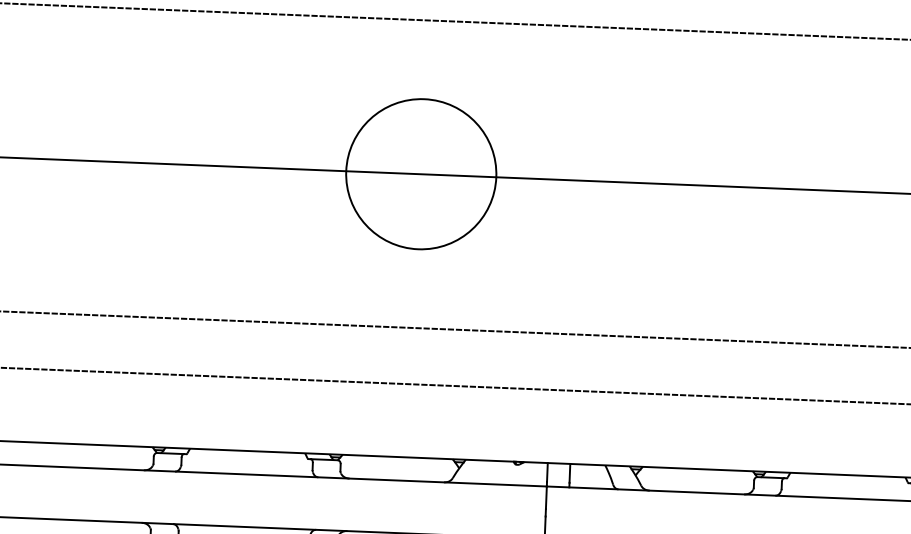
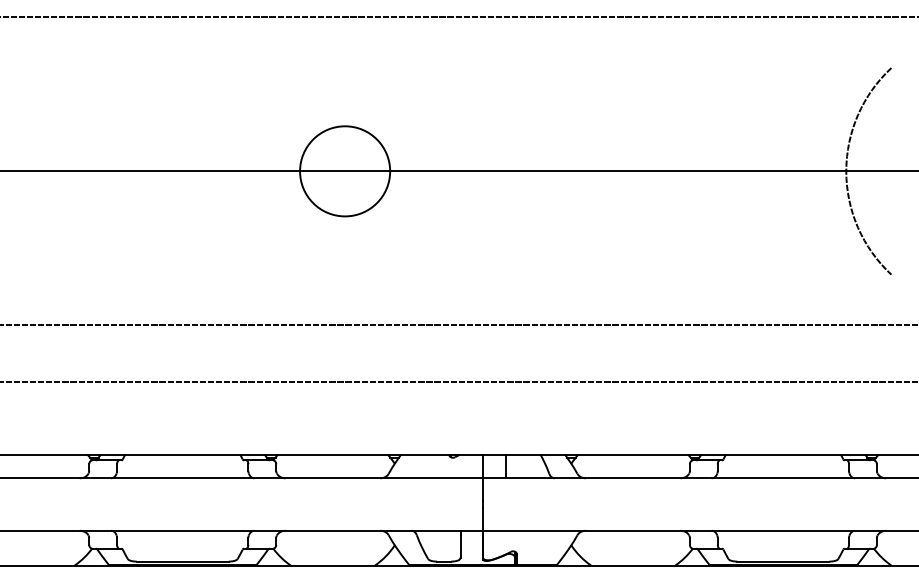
circle: (421, 174) -> (345, 171), size x0.6

